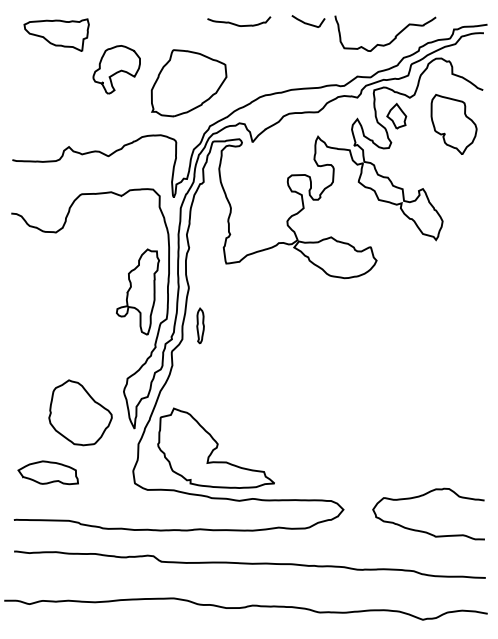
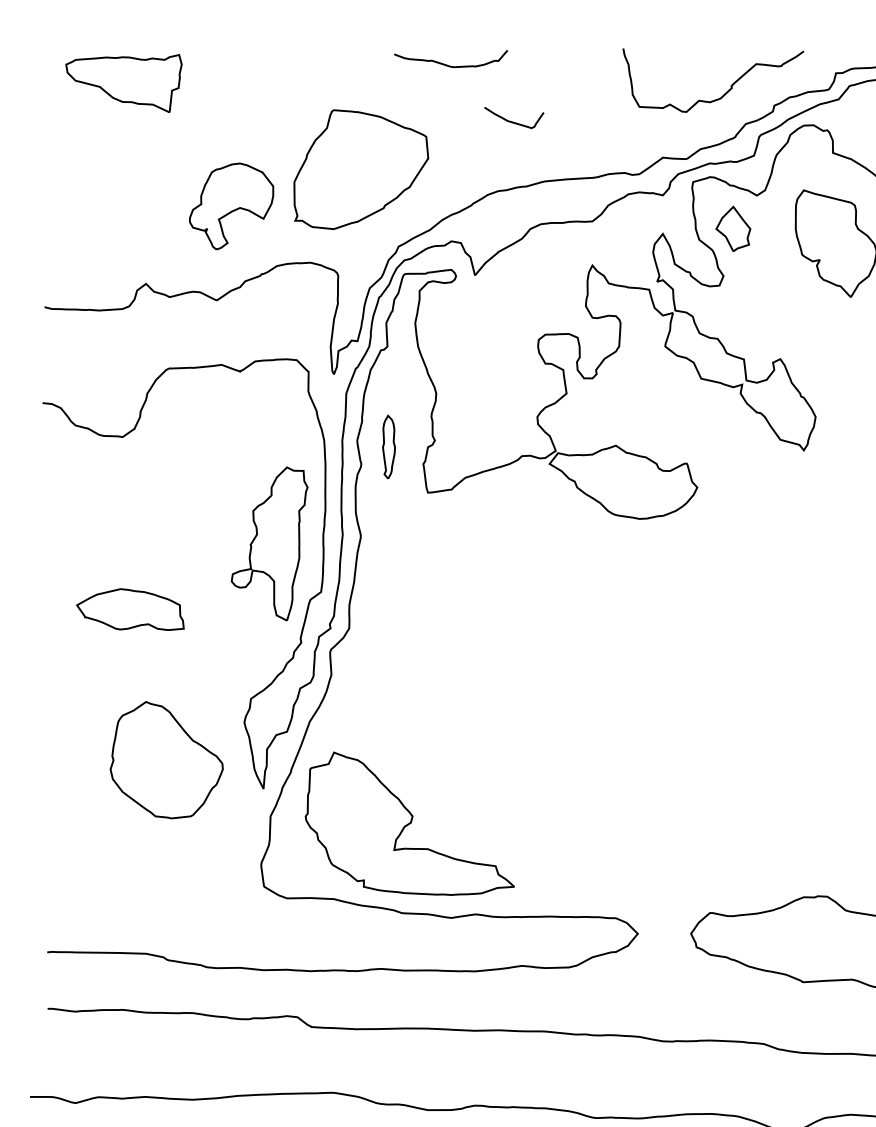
curve: (308, 23) -> (514, 121), moved
part: (116, 69) -> (231, 205), moved
part: (200, 325) -> (388, 445), moved
part: (47, 472) -> (128, 609), moved

